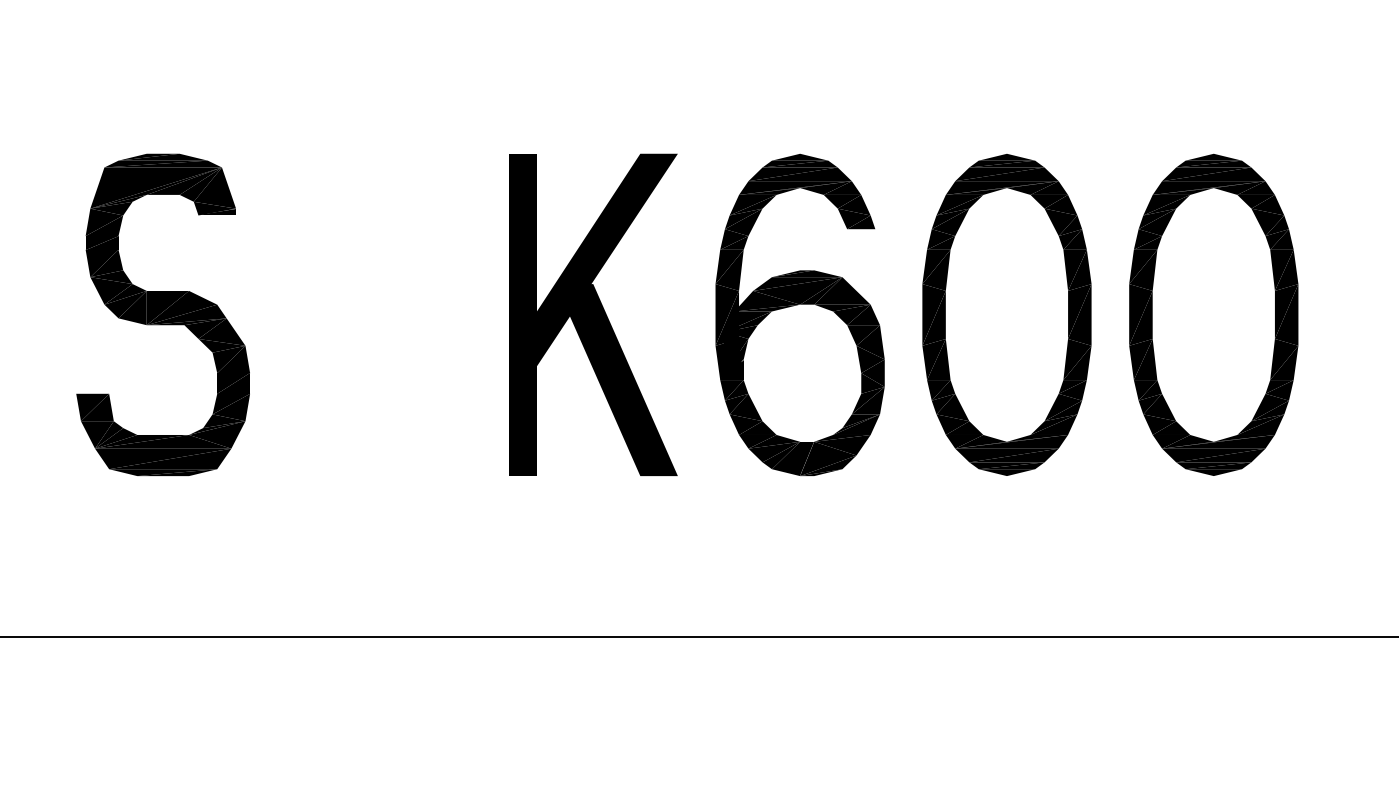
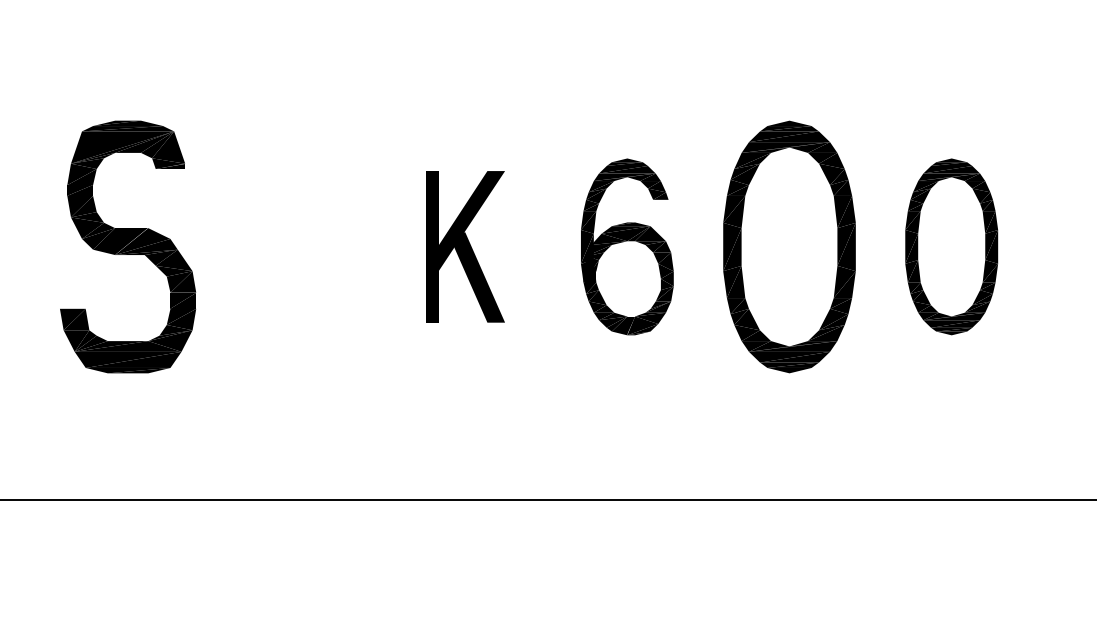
part: (593, 314) -> (465, 246), size x0.6
part: (799, 314) -> (626, 246), size x0.7
part: (1213, 314) -> (951, 246), size x0.7

